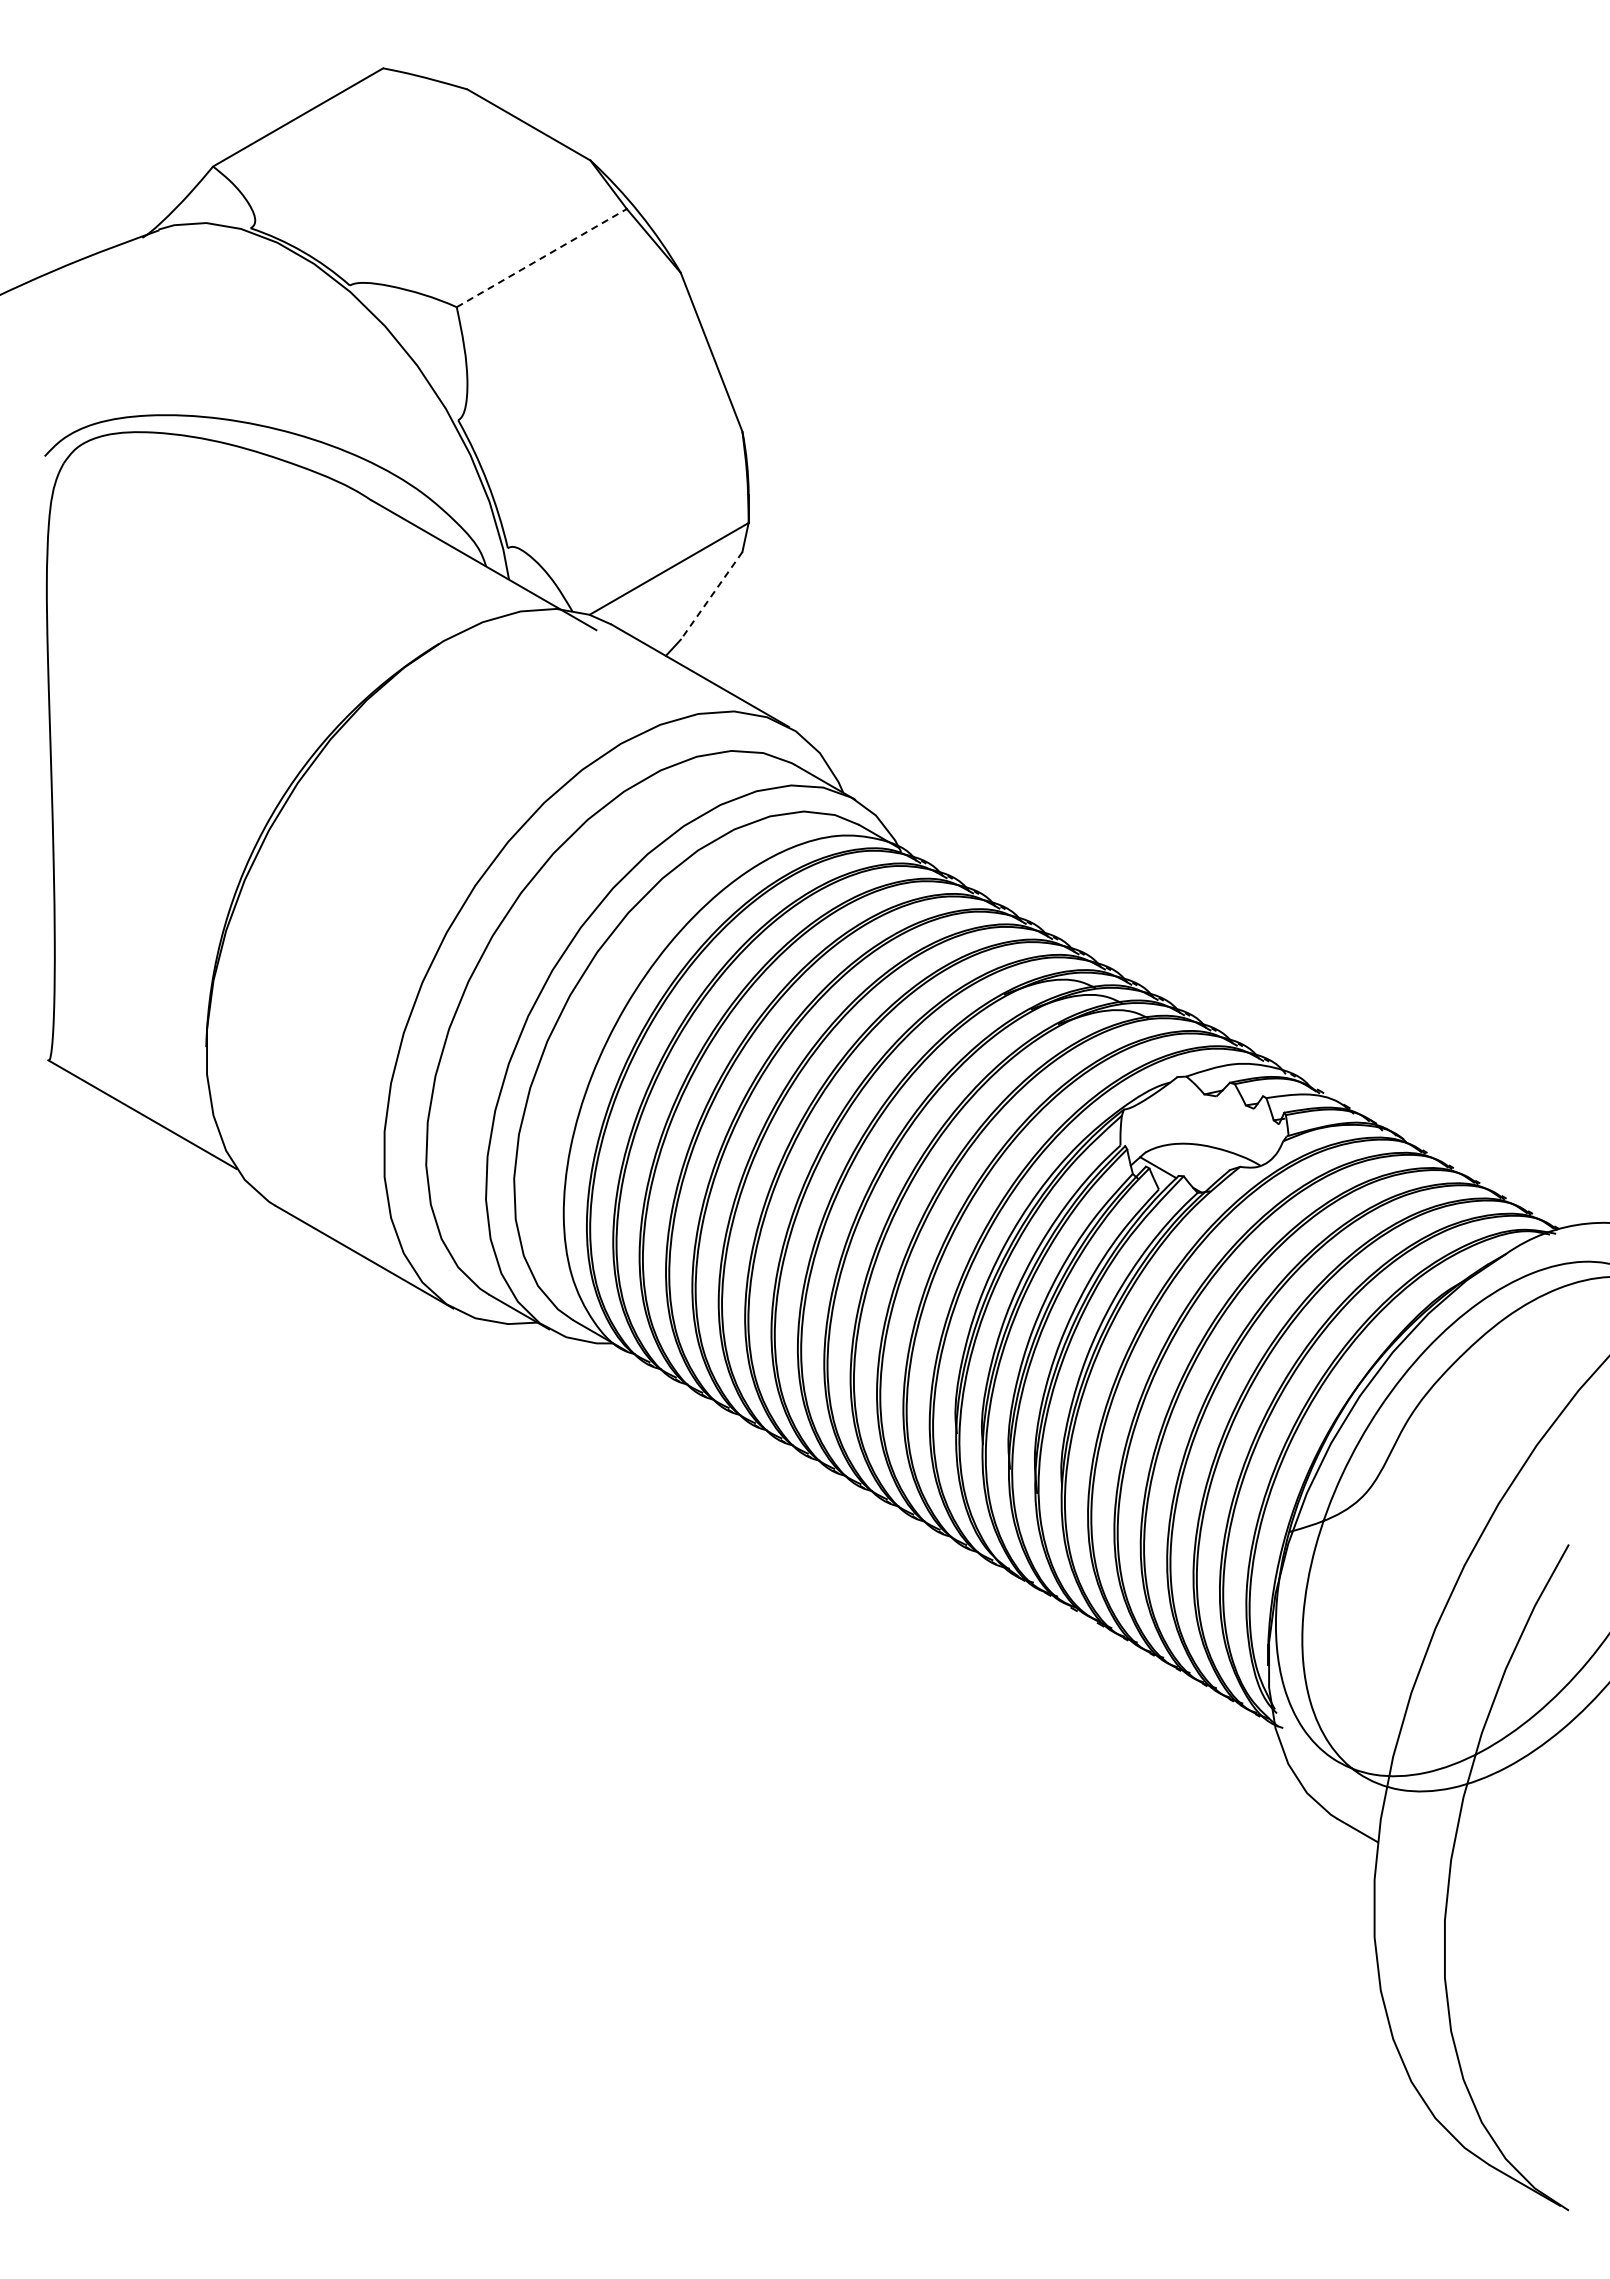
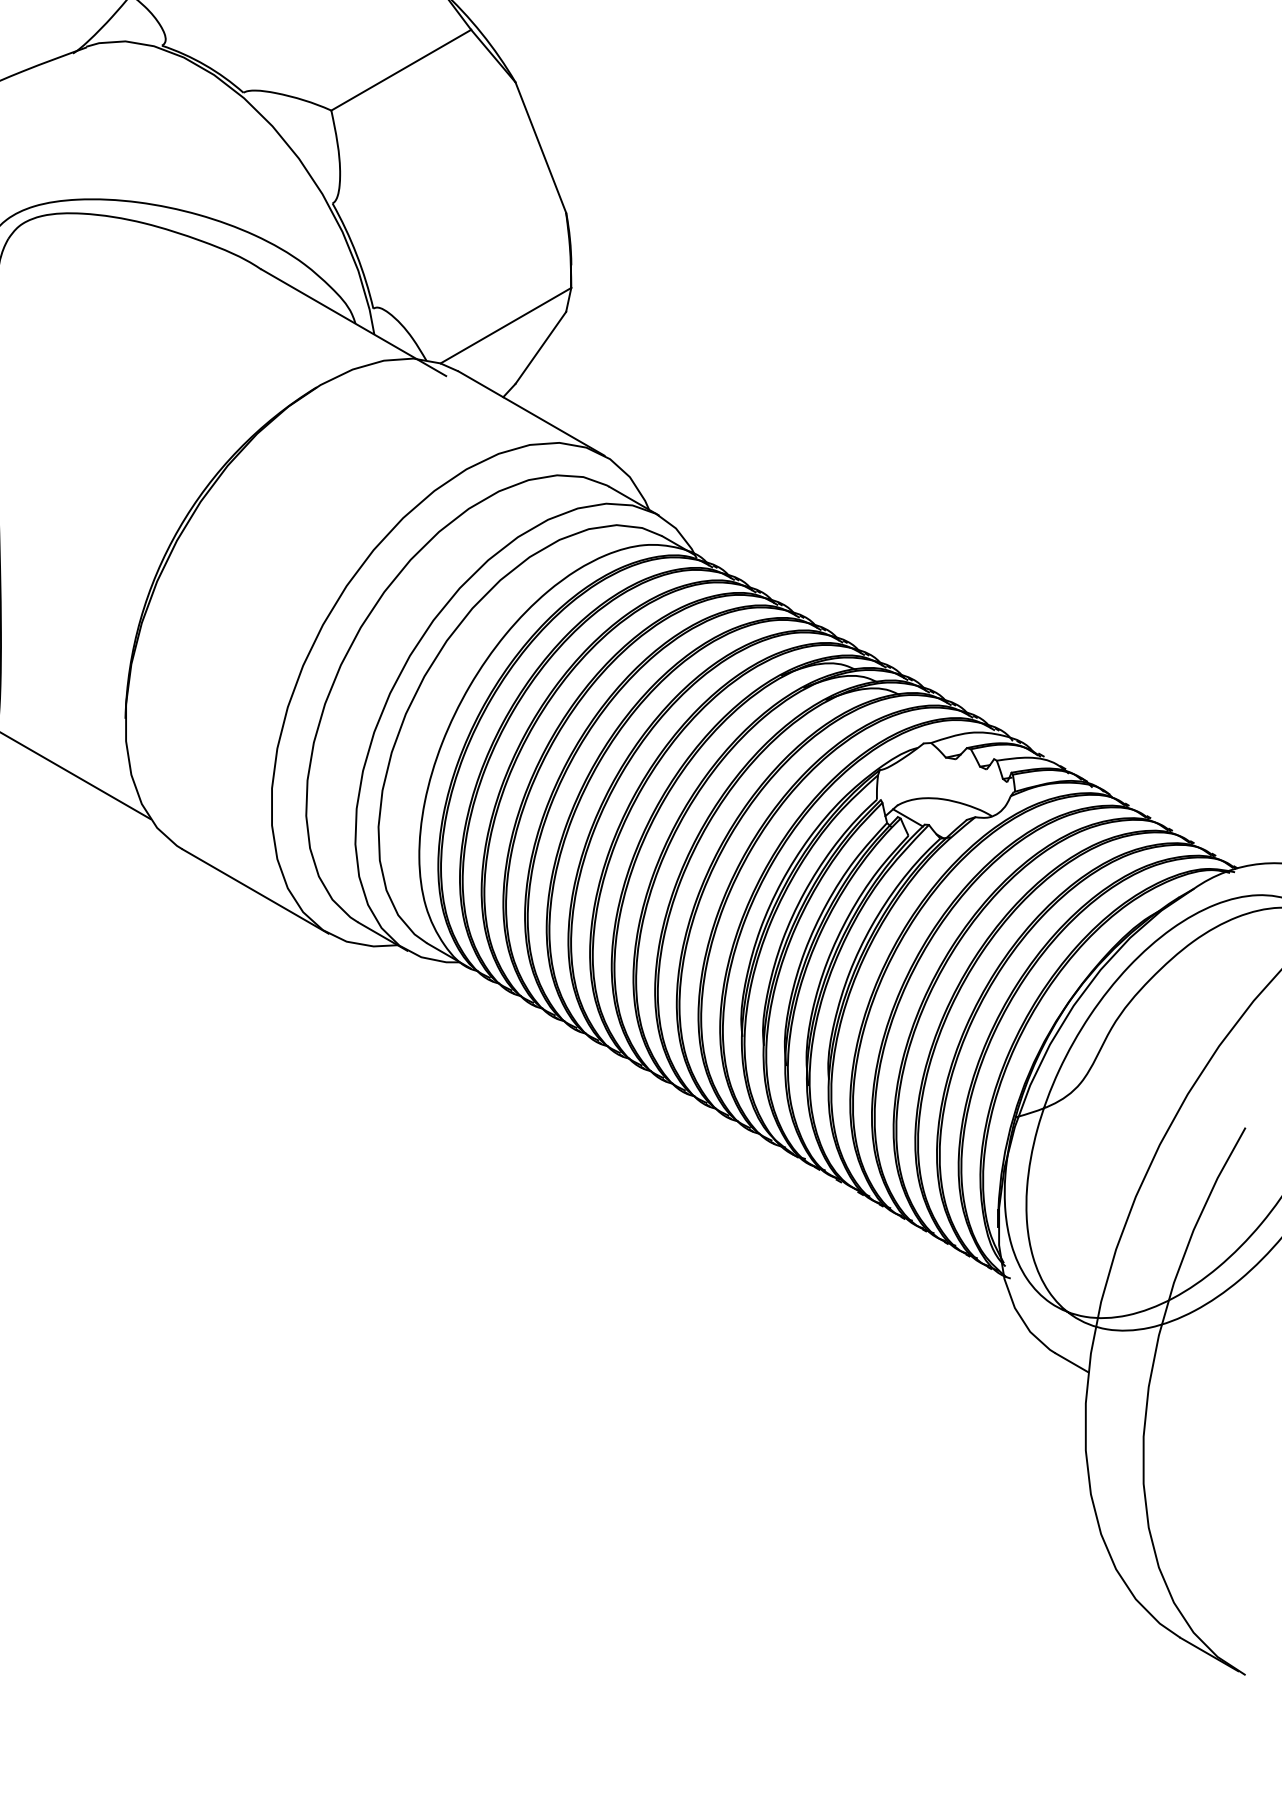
line: (542, 257) -> (401, 69), dashed -> solid
line: (711, 595) -> (540, 347), dashed -> solid

